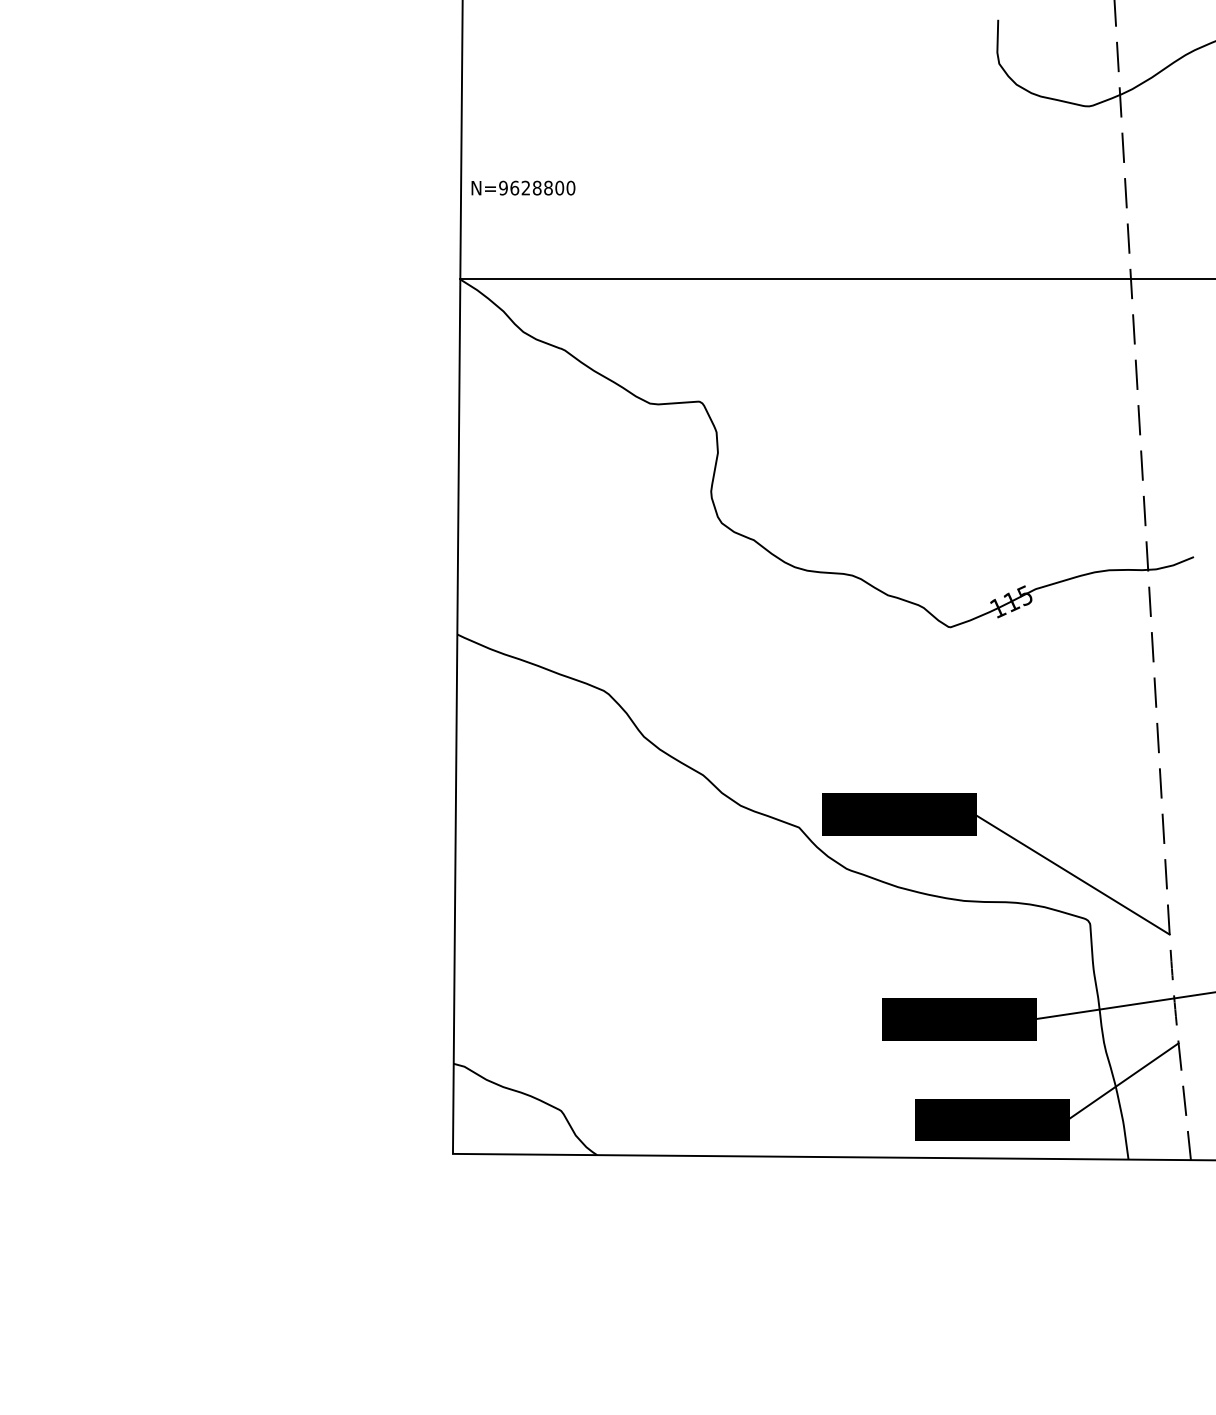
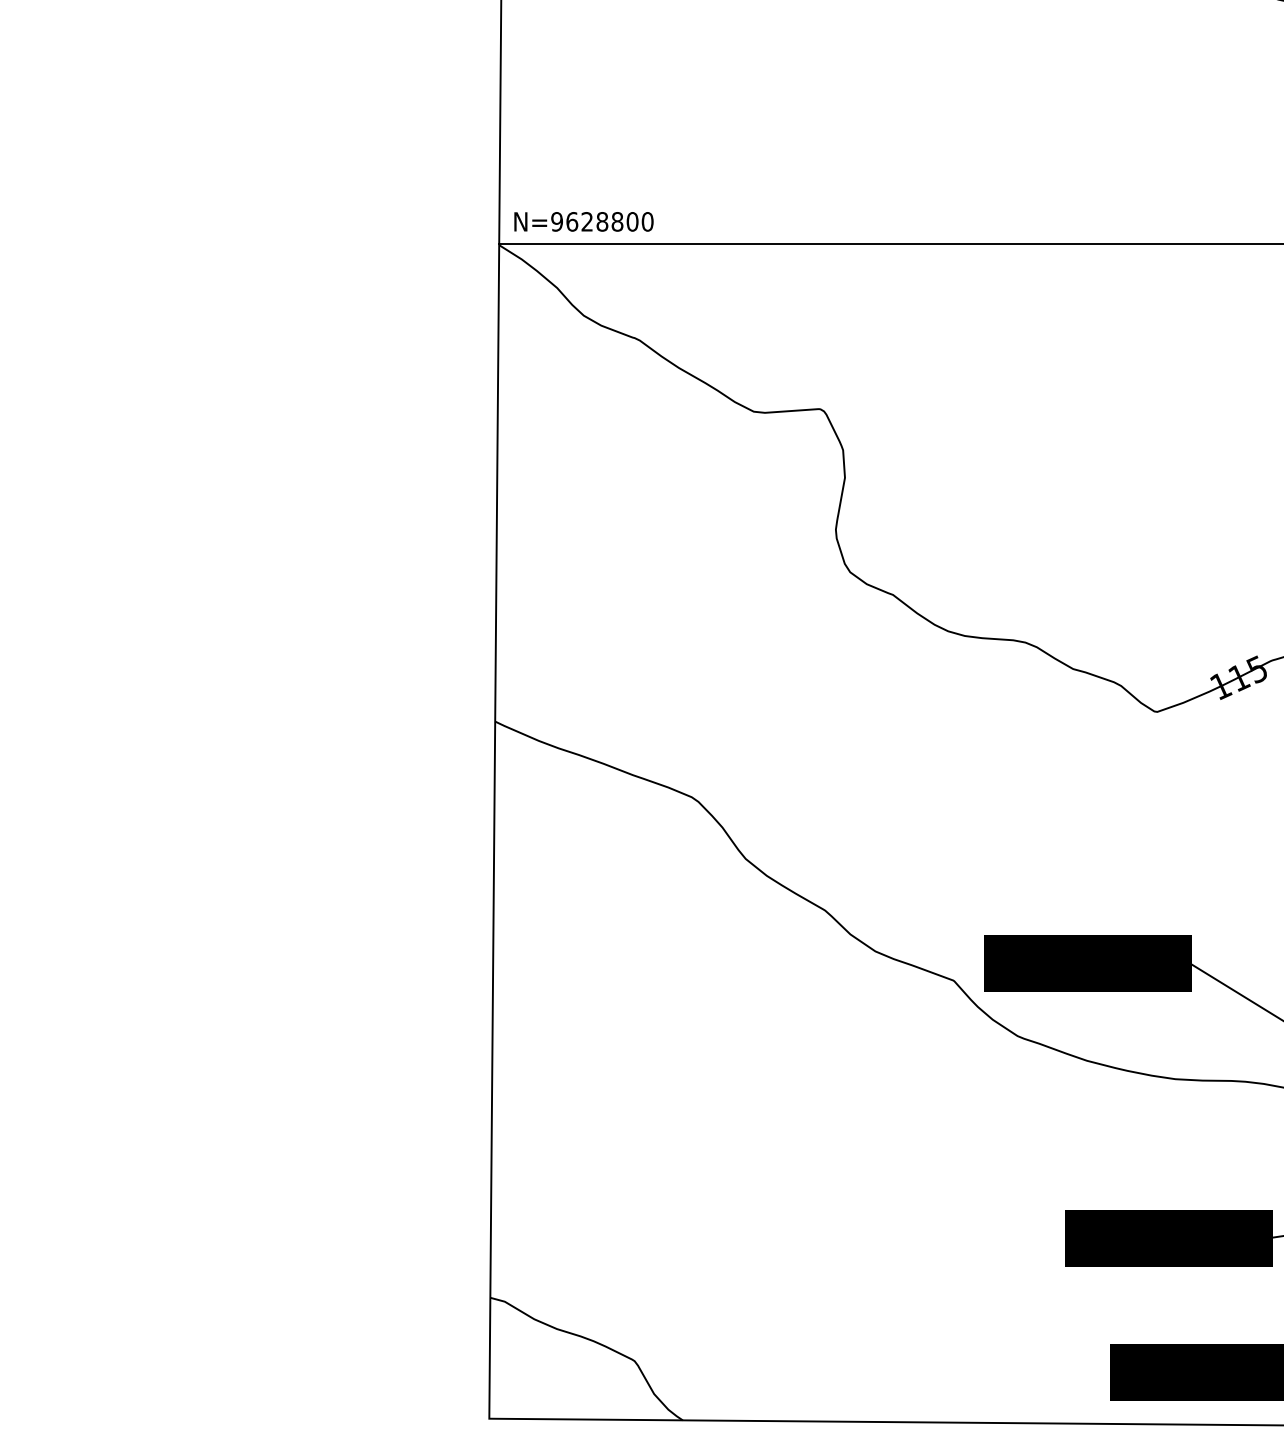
text: (523, 187) -> (583, 221), moved

